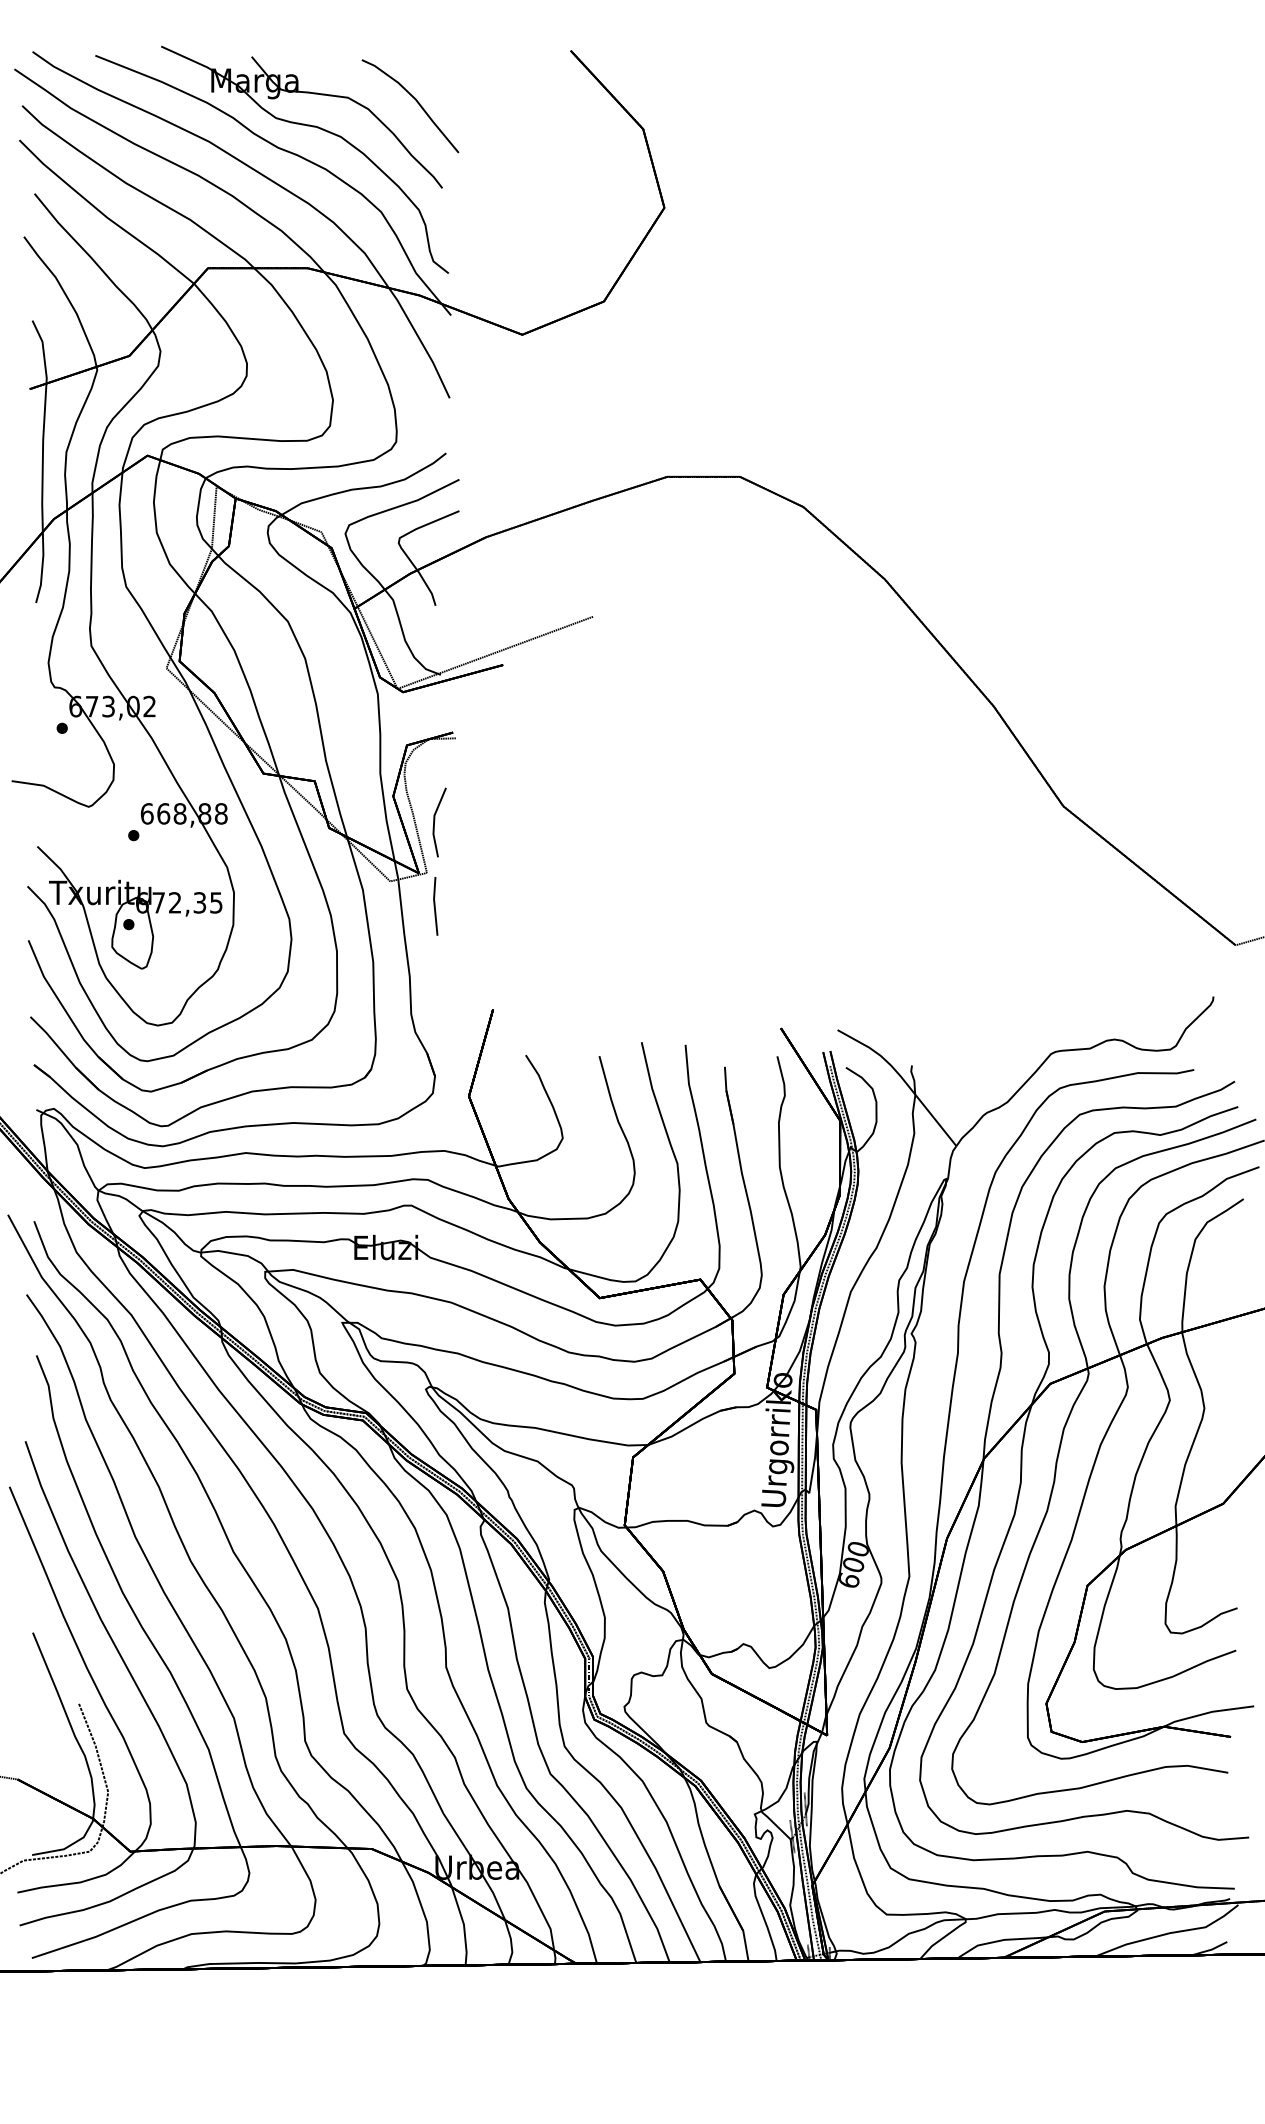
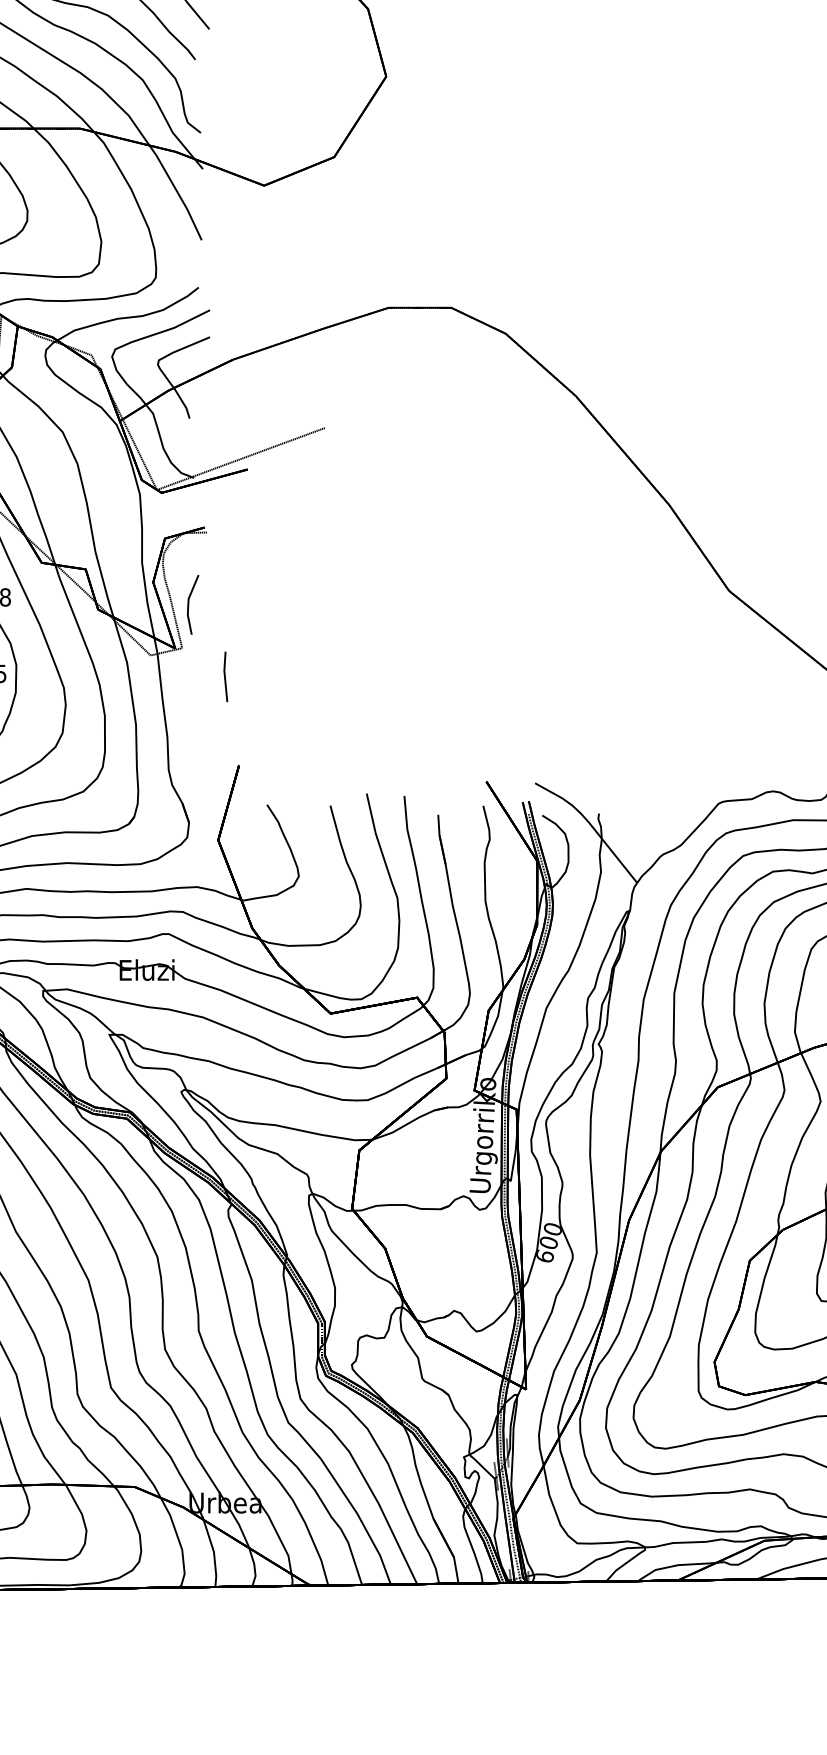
line: (435, 906) -> (225, 677), moved

